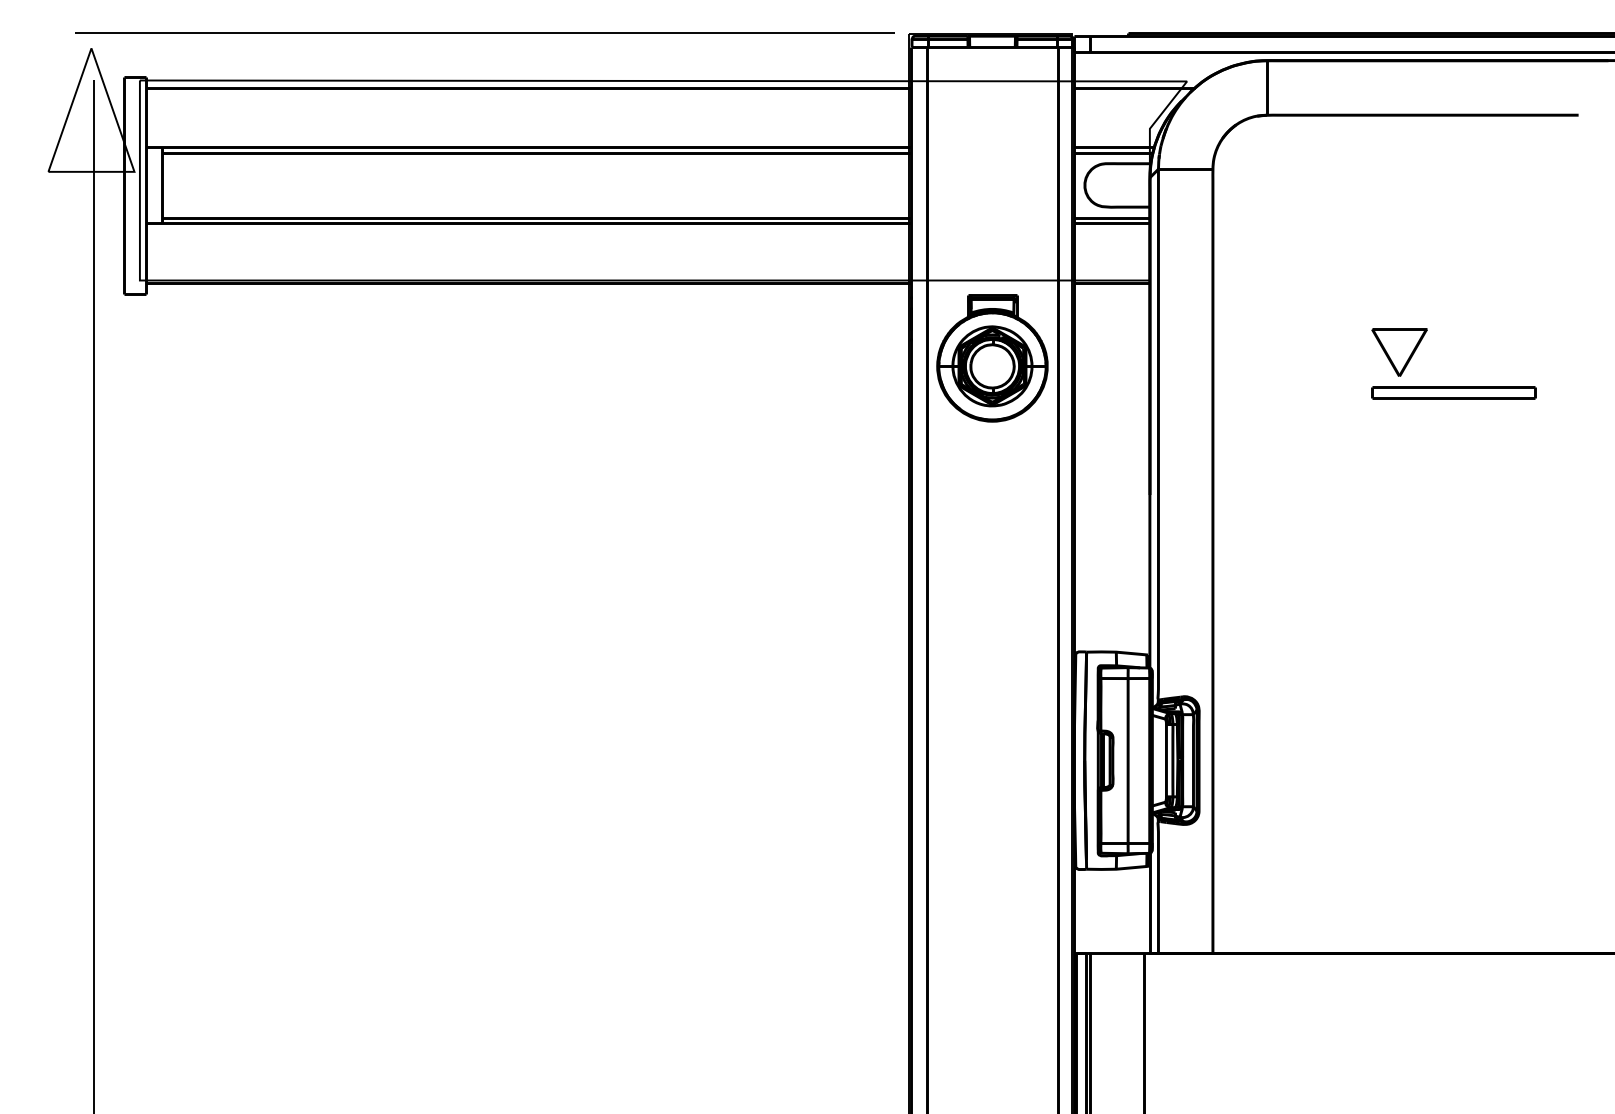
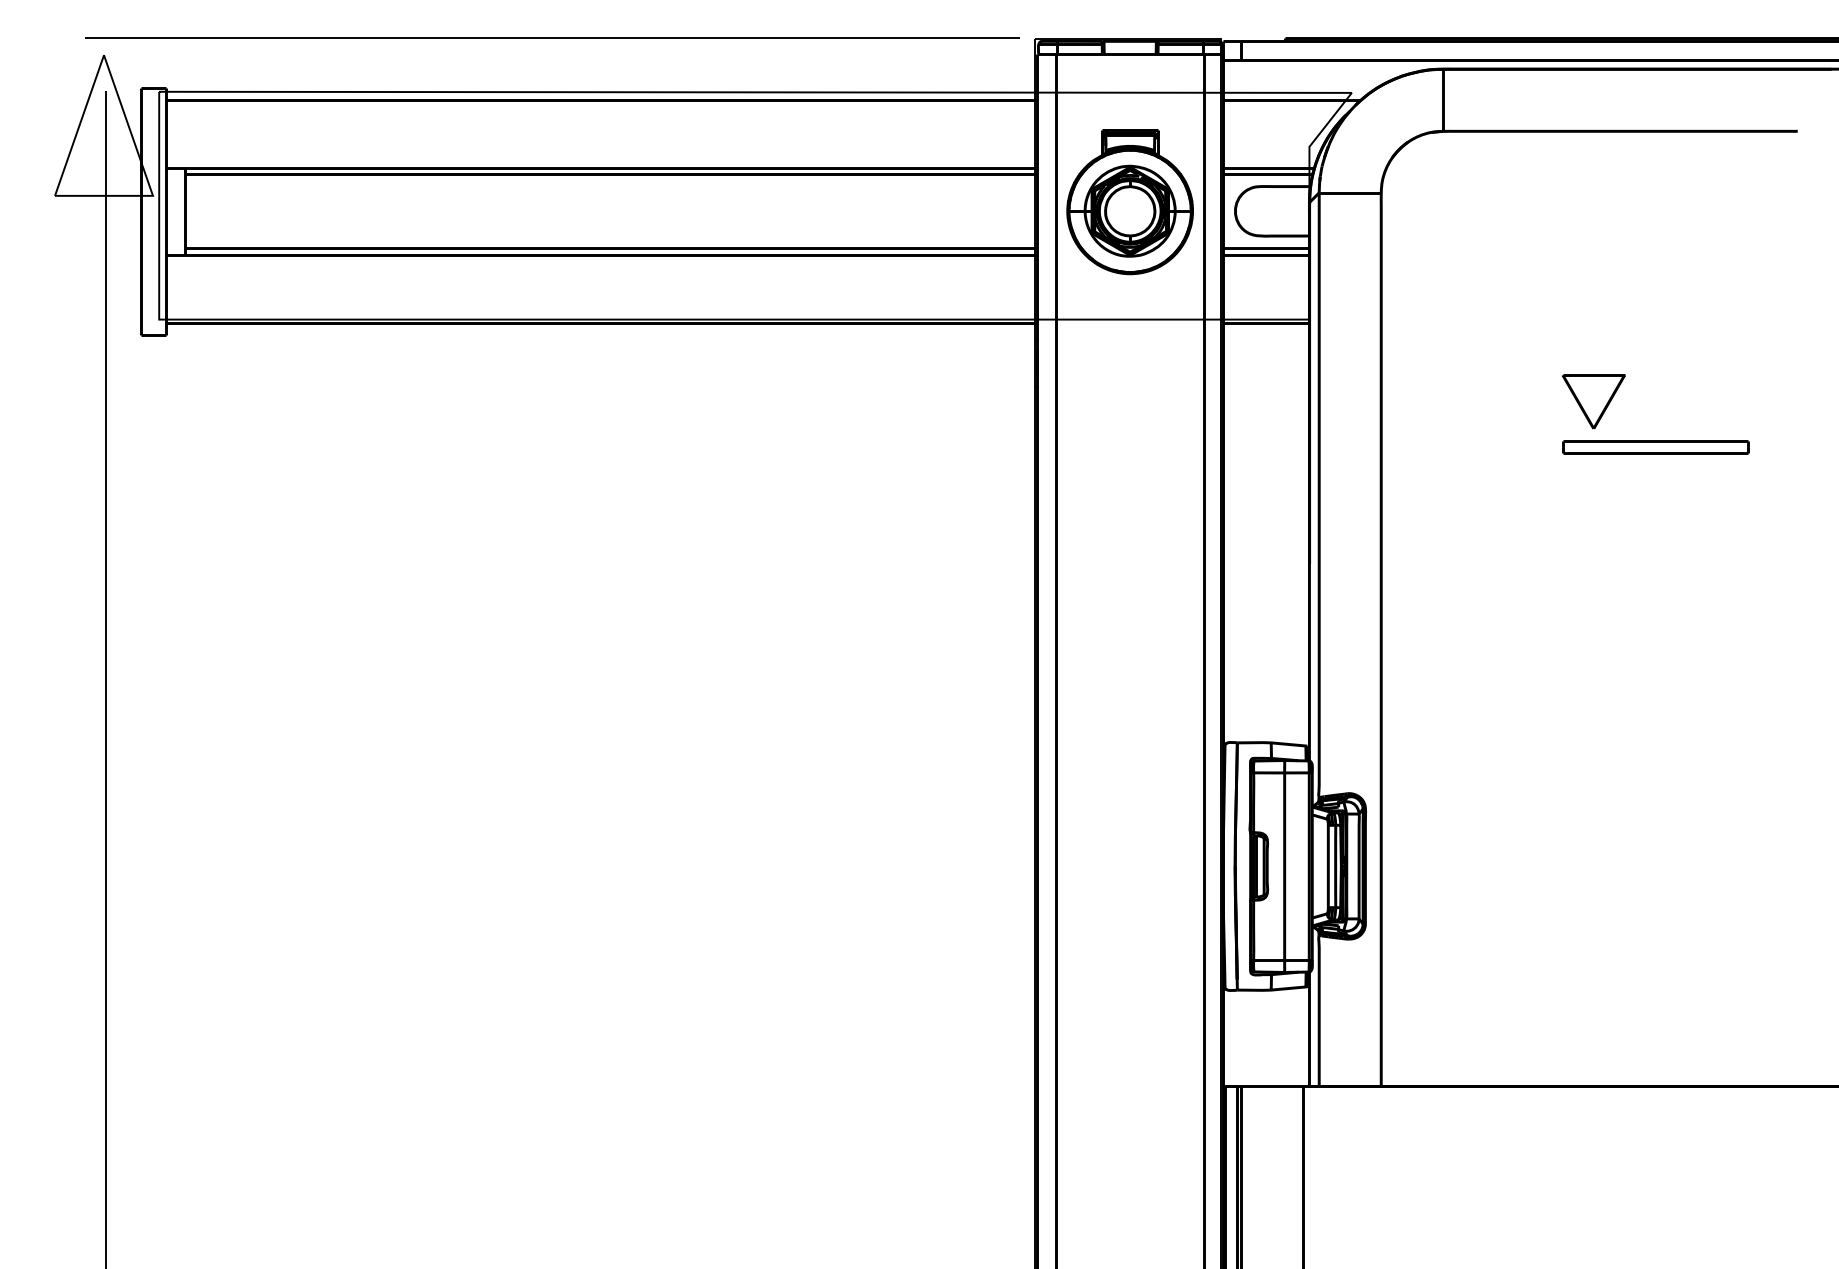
part: (992, 358) -> (1130, 202), moved

